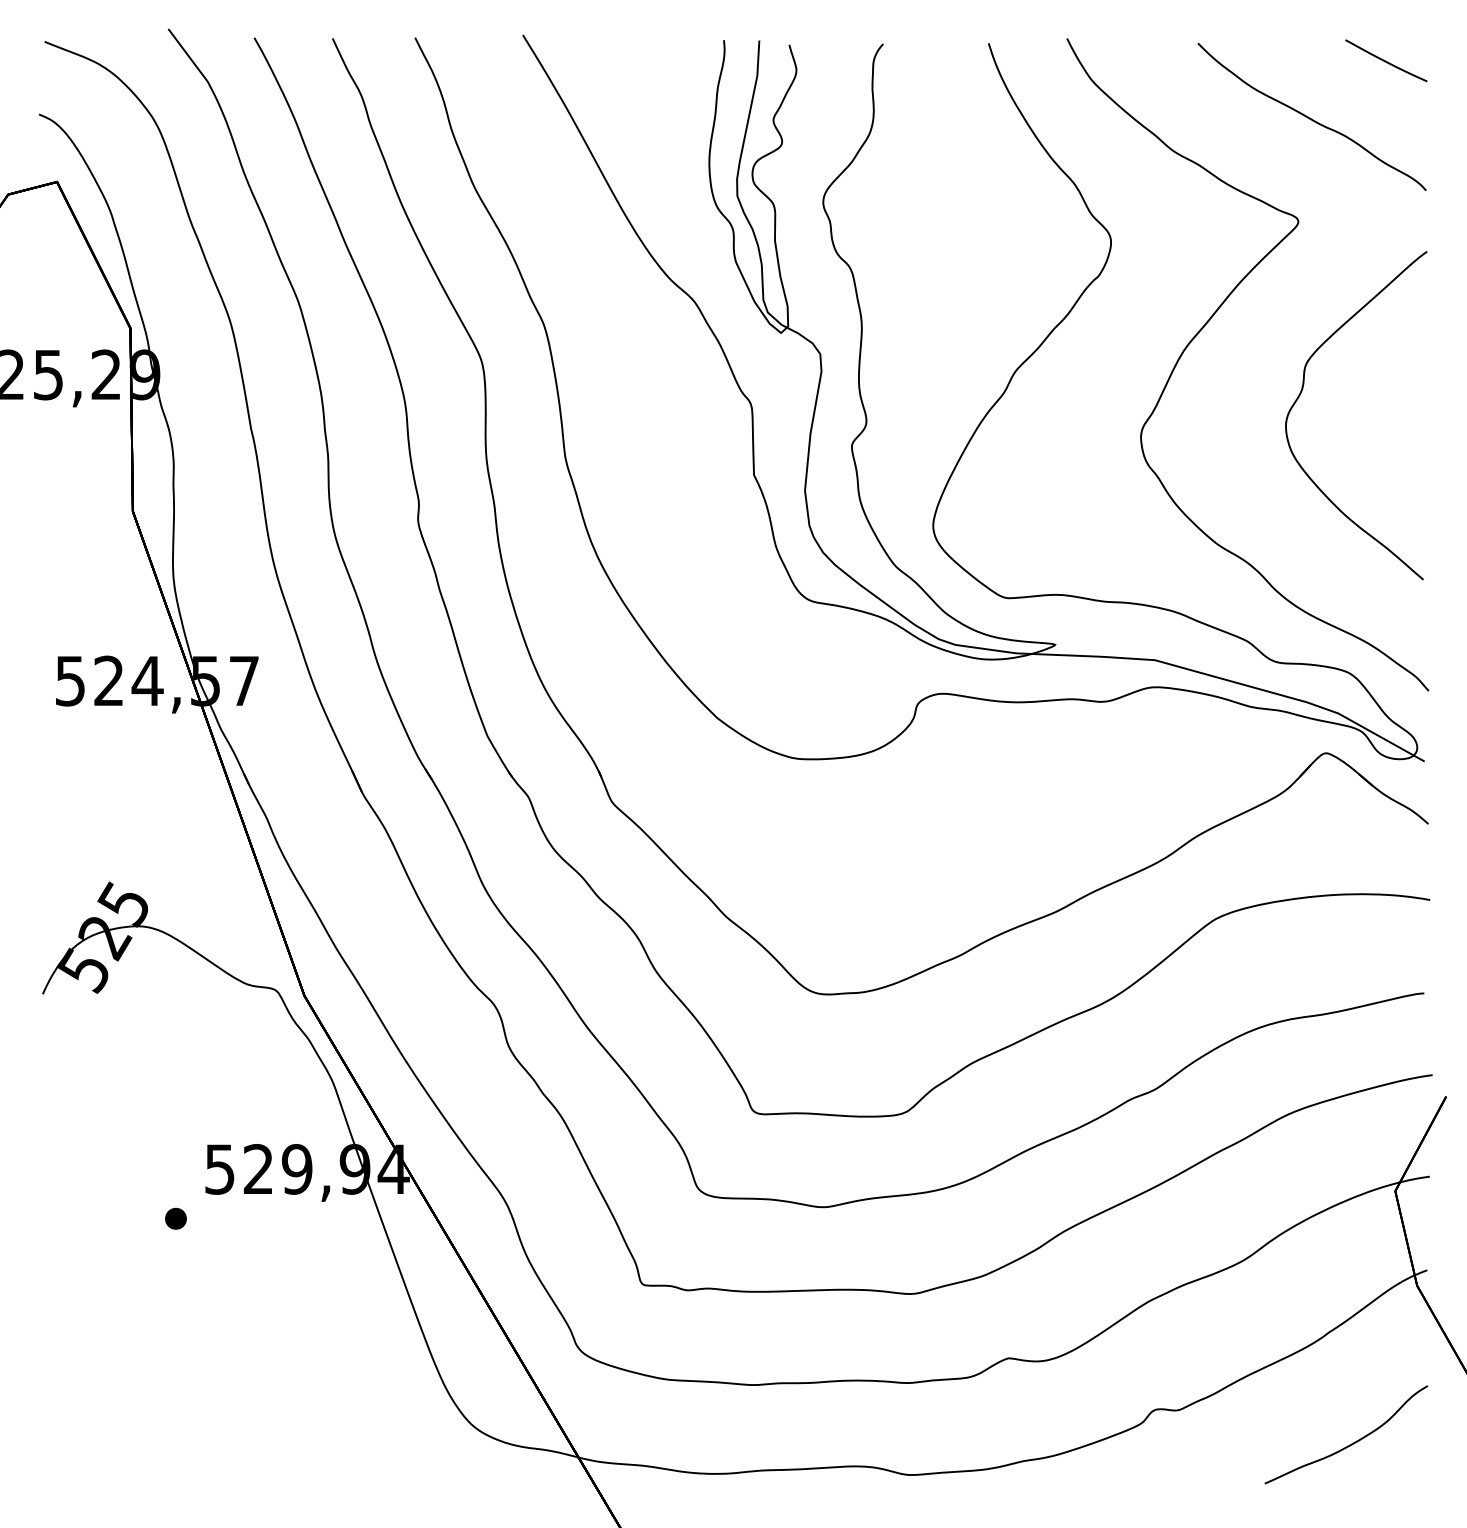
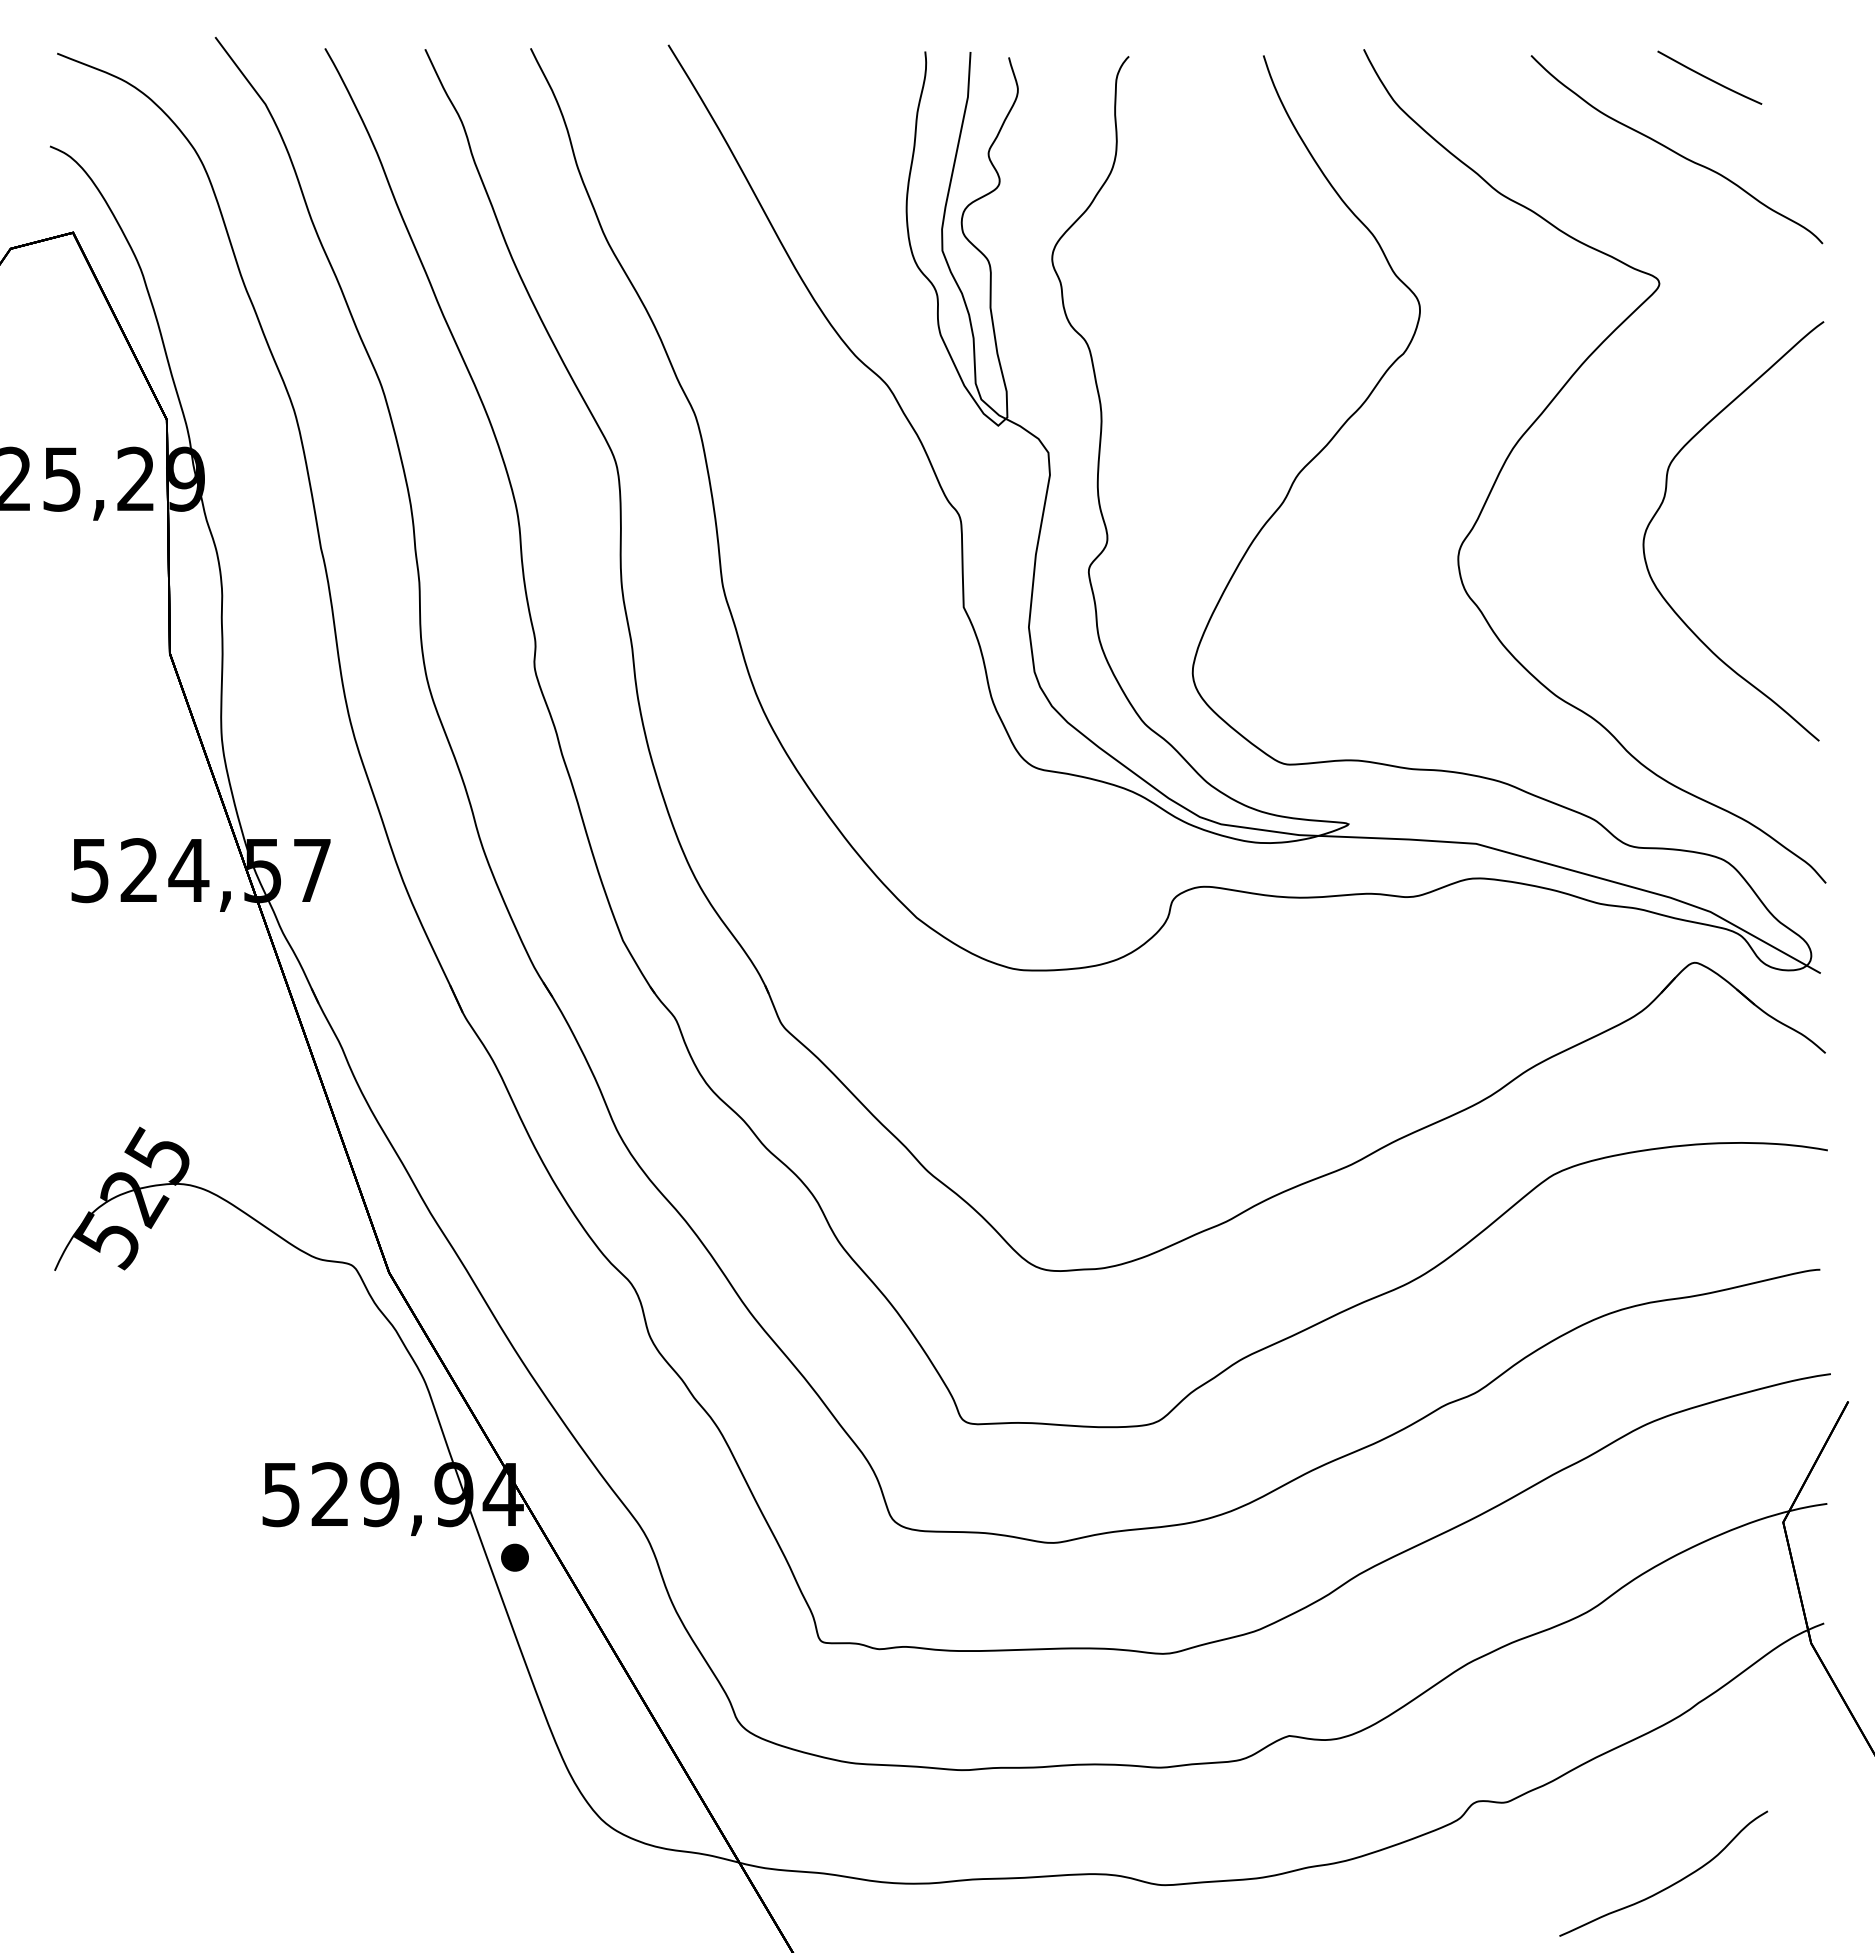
curve: (1385, 60) -> (1708, 77), moved
part: (175, 1218) -> (514, 1557), moved
curve: (1350, 1443) -> (1669, 1885), moved

